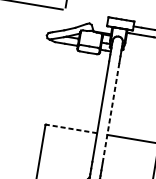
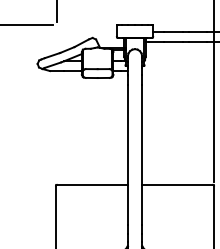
line: (111, 113) -> (142, 154), dashed -> solid
line: (71, 128) -> (92, 184), dashed -> solid

